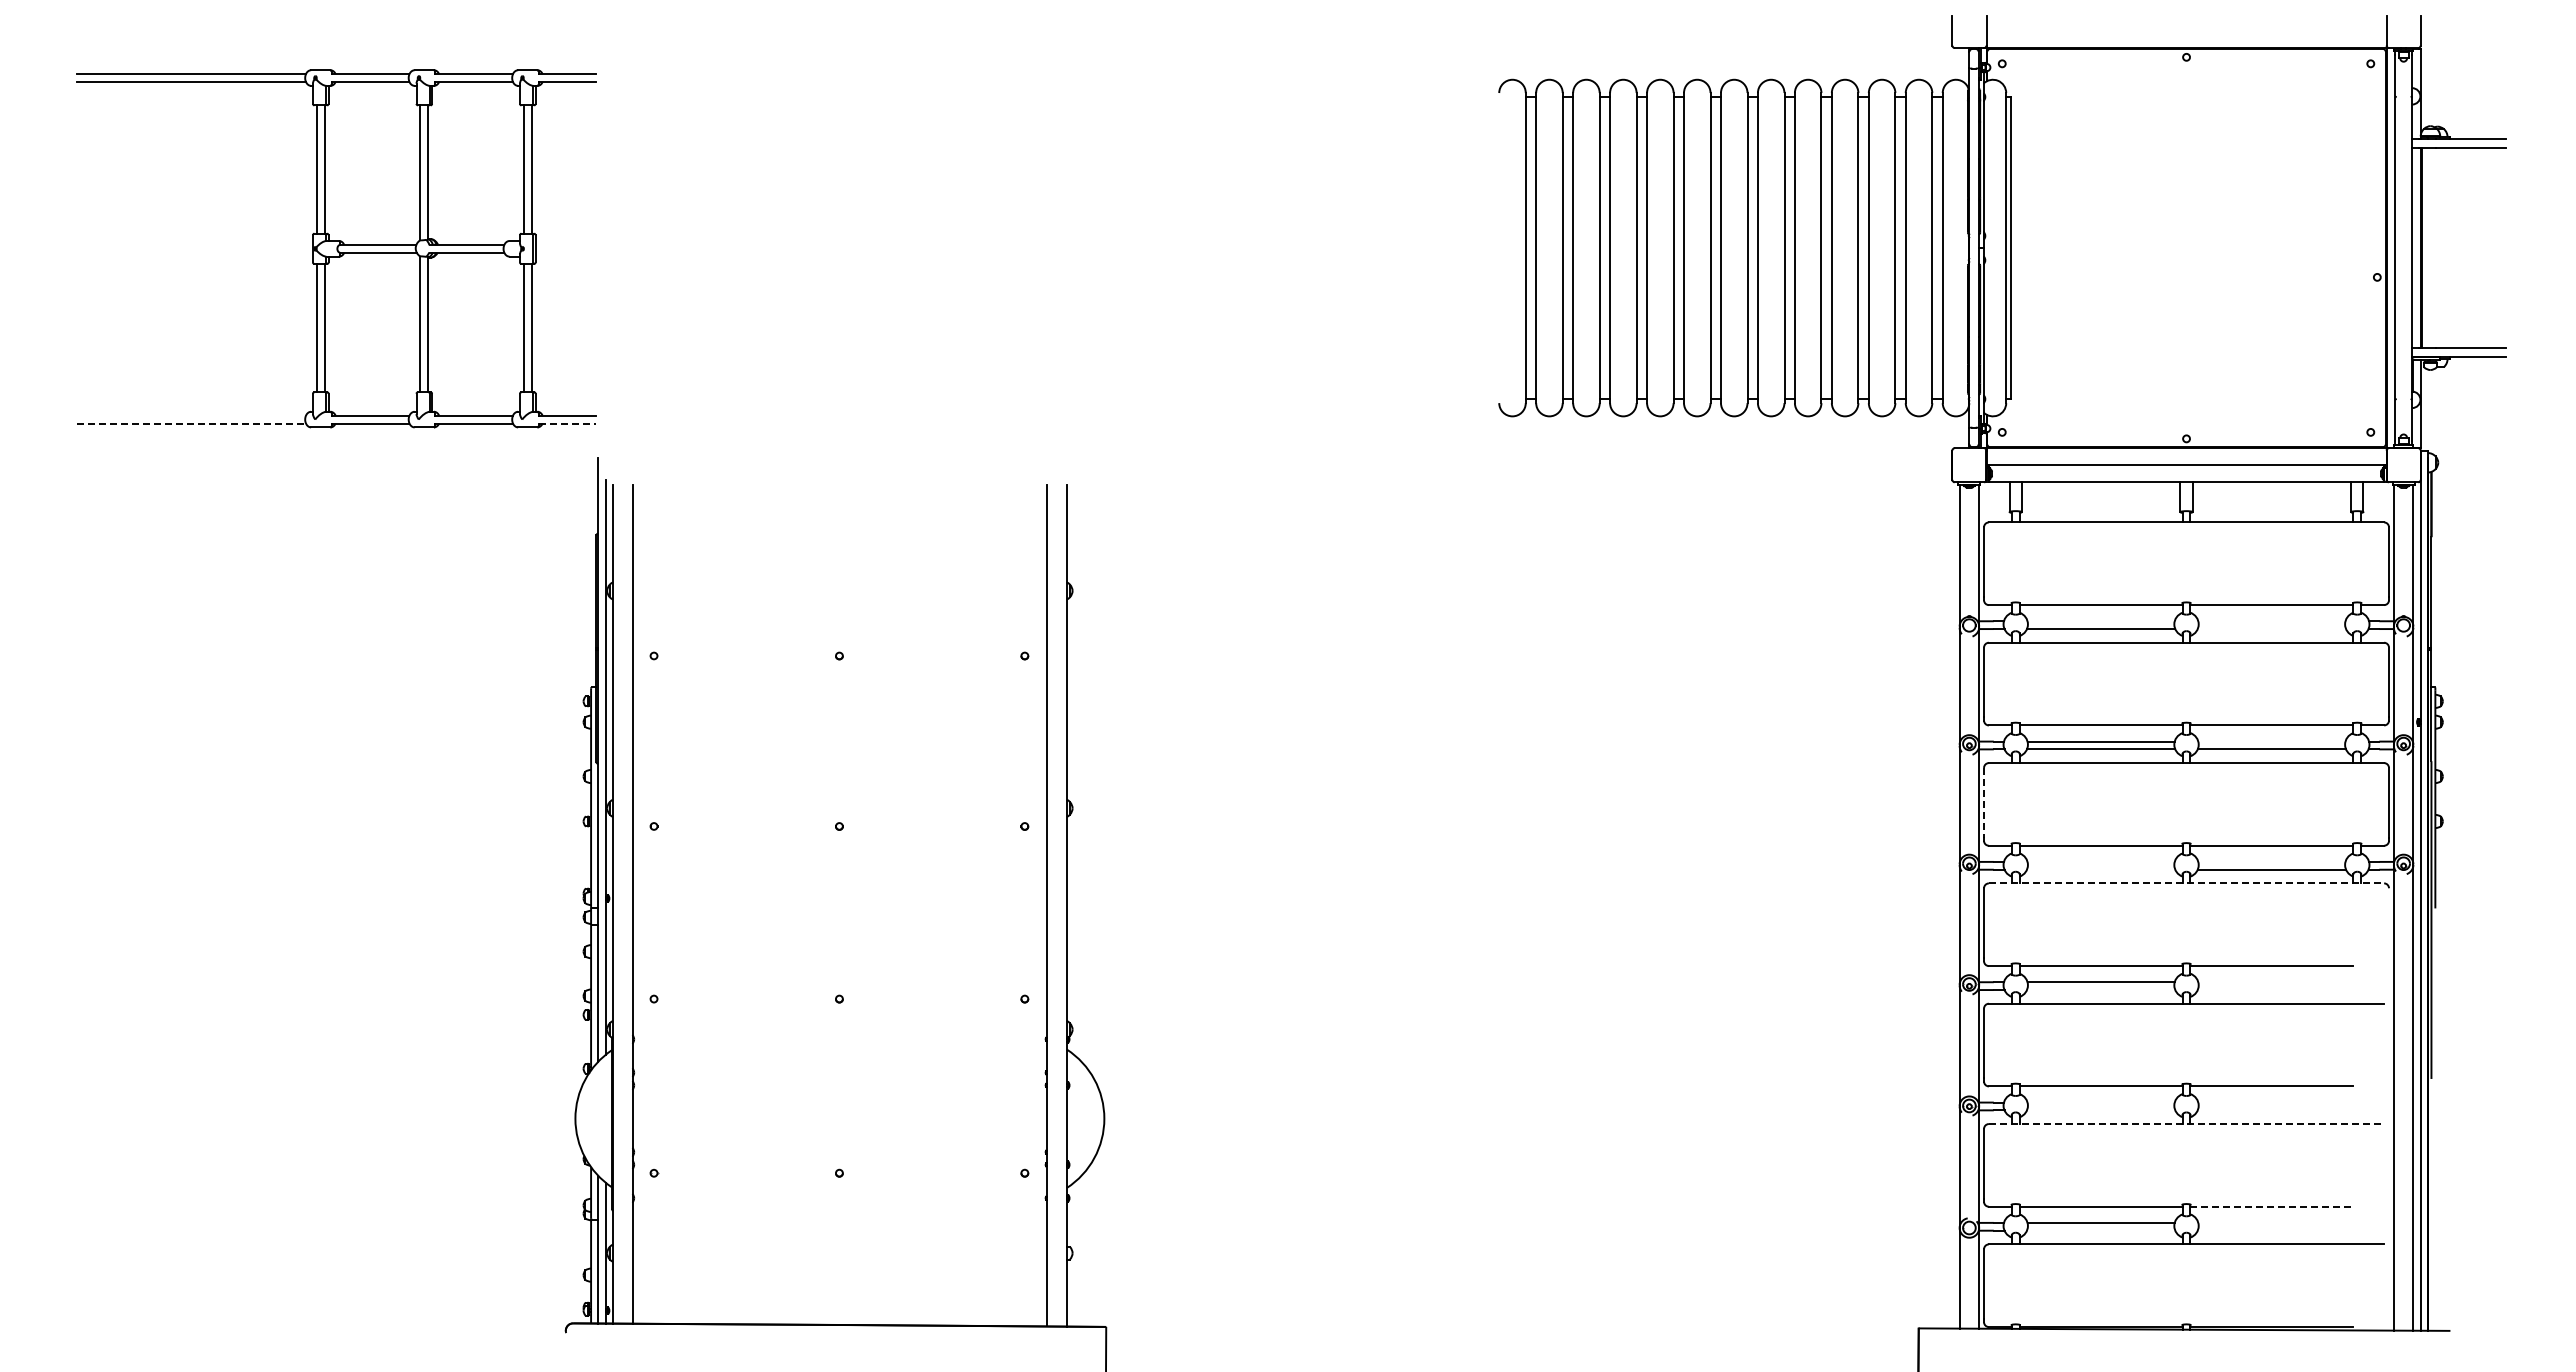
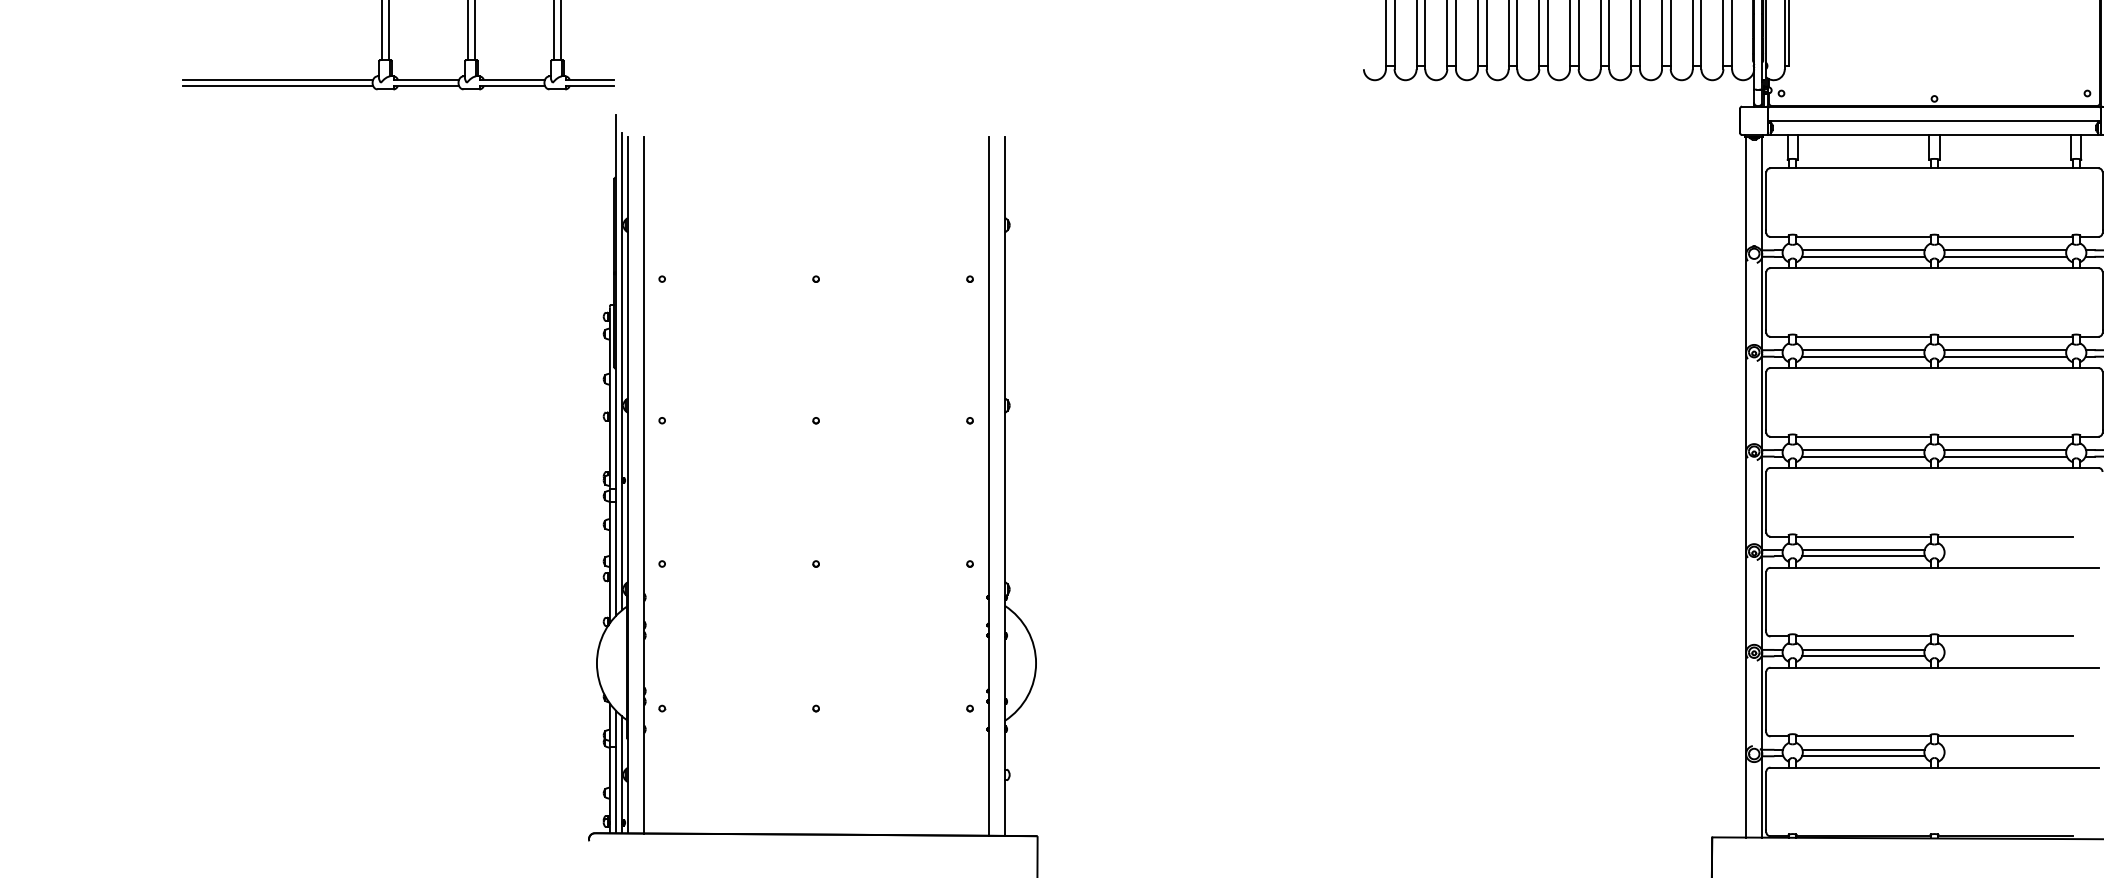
line: (191, 415) -> (278, 79), added
line: (192, 423) -> (279, 86), dashed -> solid
line: (567, 423) -> (590, 86), dashed -> solid
line: (2100, 621) -> (1863, 250), added
line: (2271, 621) -> (2005, 250), added
line: (2271, 629) -> (2005, 257), added
line: (2271, 741) -> (2005, 350), added
line: (1984, 802) -> (1766, 400), dashed -> solid
line: (2100, 861) -> (1863, 449), added
line: (2271, 861) -> (2005, 449), added
line: (2101, 869) -> (1863, 456), added
line: (2186, 883) -> (1934, 468), dashed -> solid
line: (2101, 990) -> (1863, 556), added
line: (2100, 1102) -> (1863, 649), added
line: (2101, 1110) -> (1863, 656), added
line: (2186, 1124) -> (1934, 668), dashed -> solid
line: (2272, 1206) -> (2005, 736), dashed -> solid
line: (2101, 1230) -> (1863, 756), added

